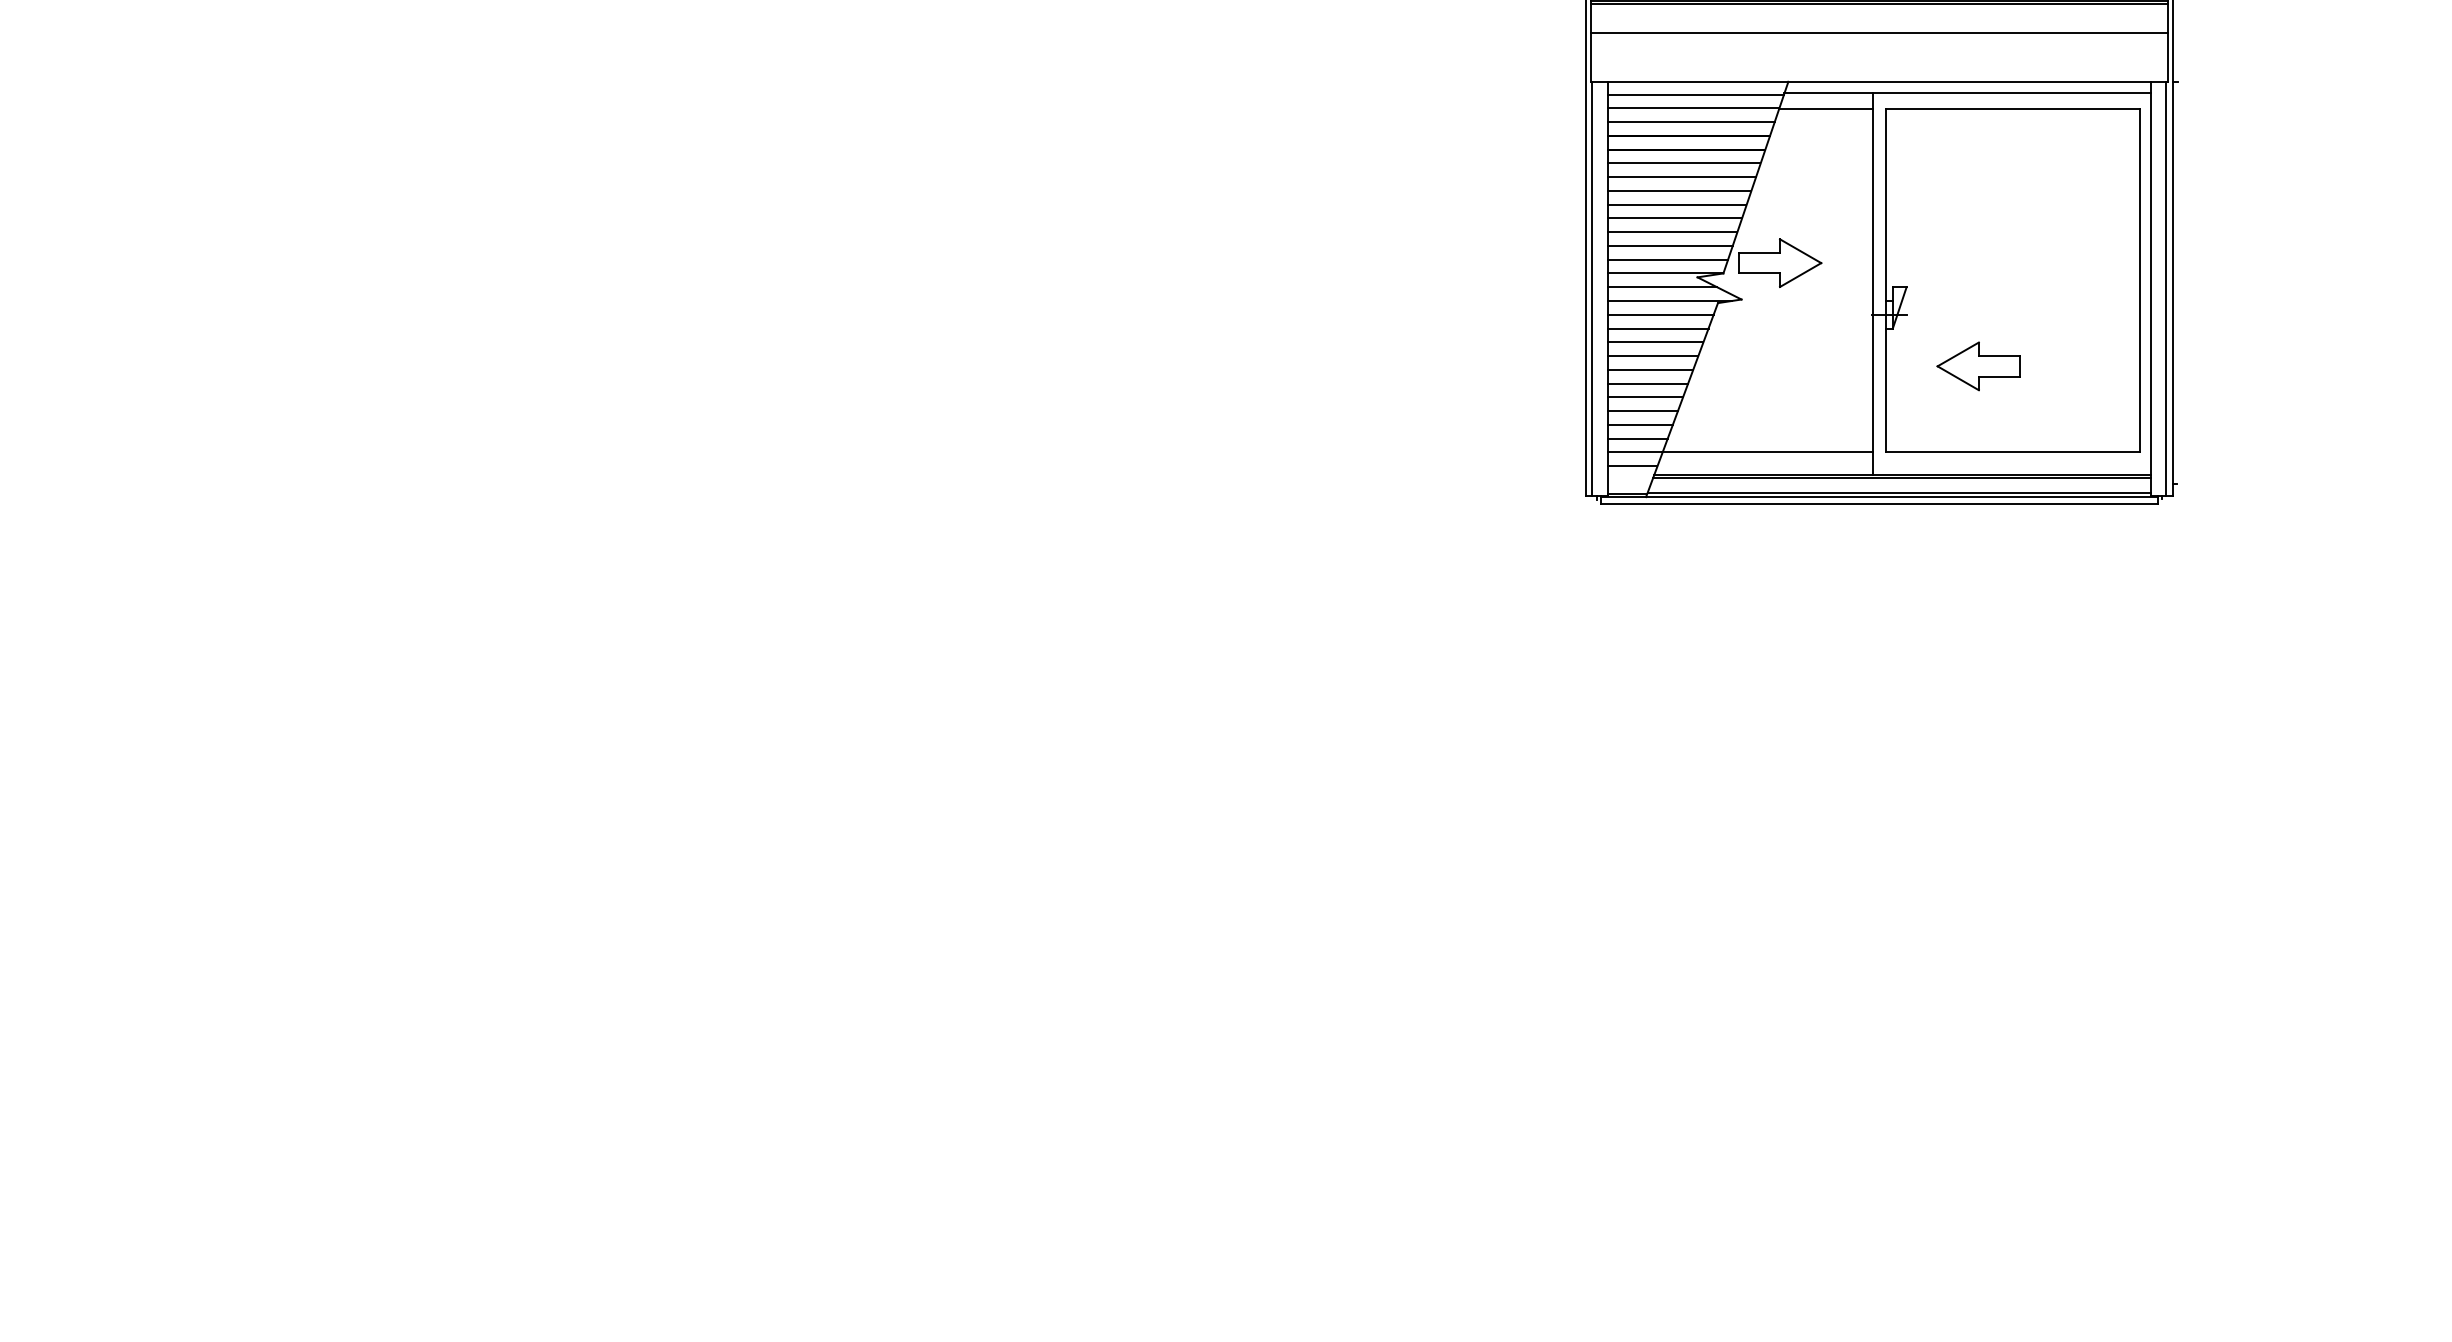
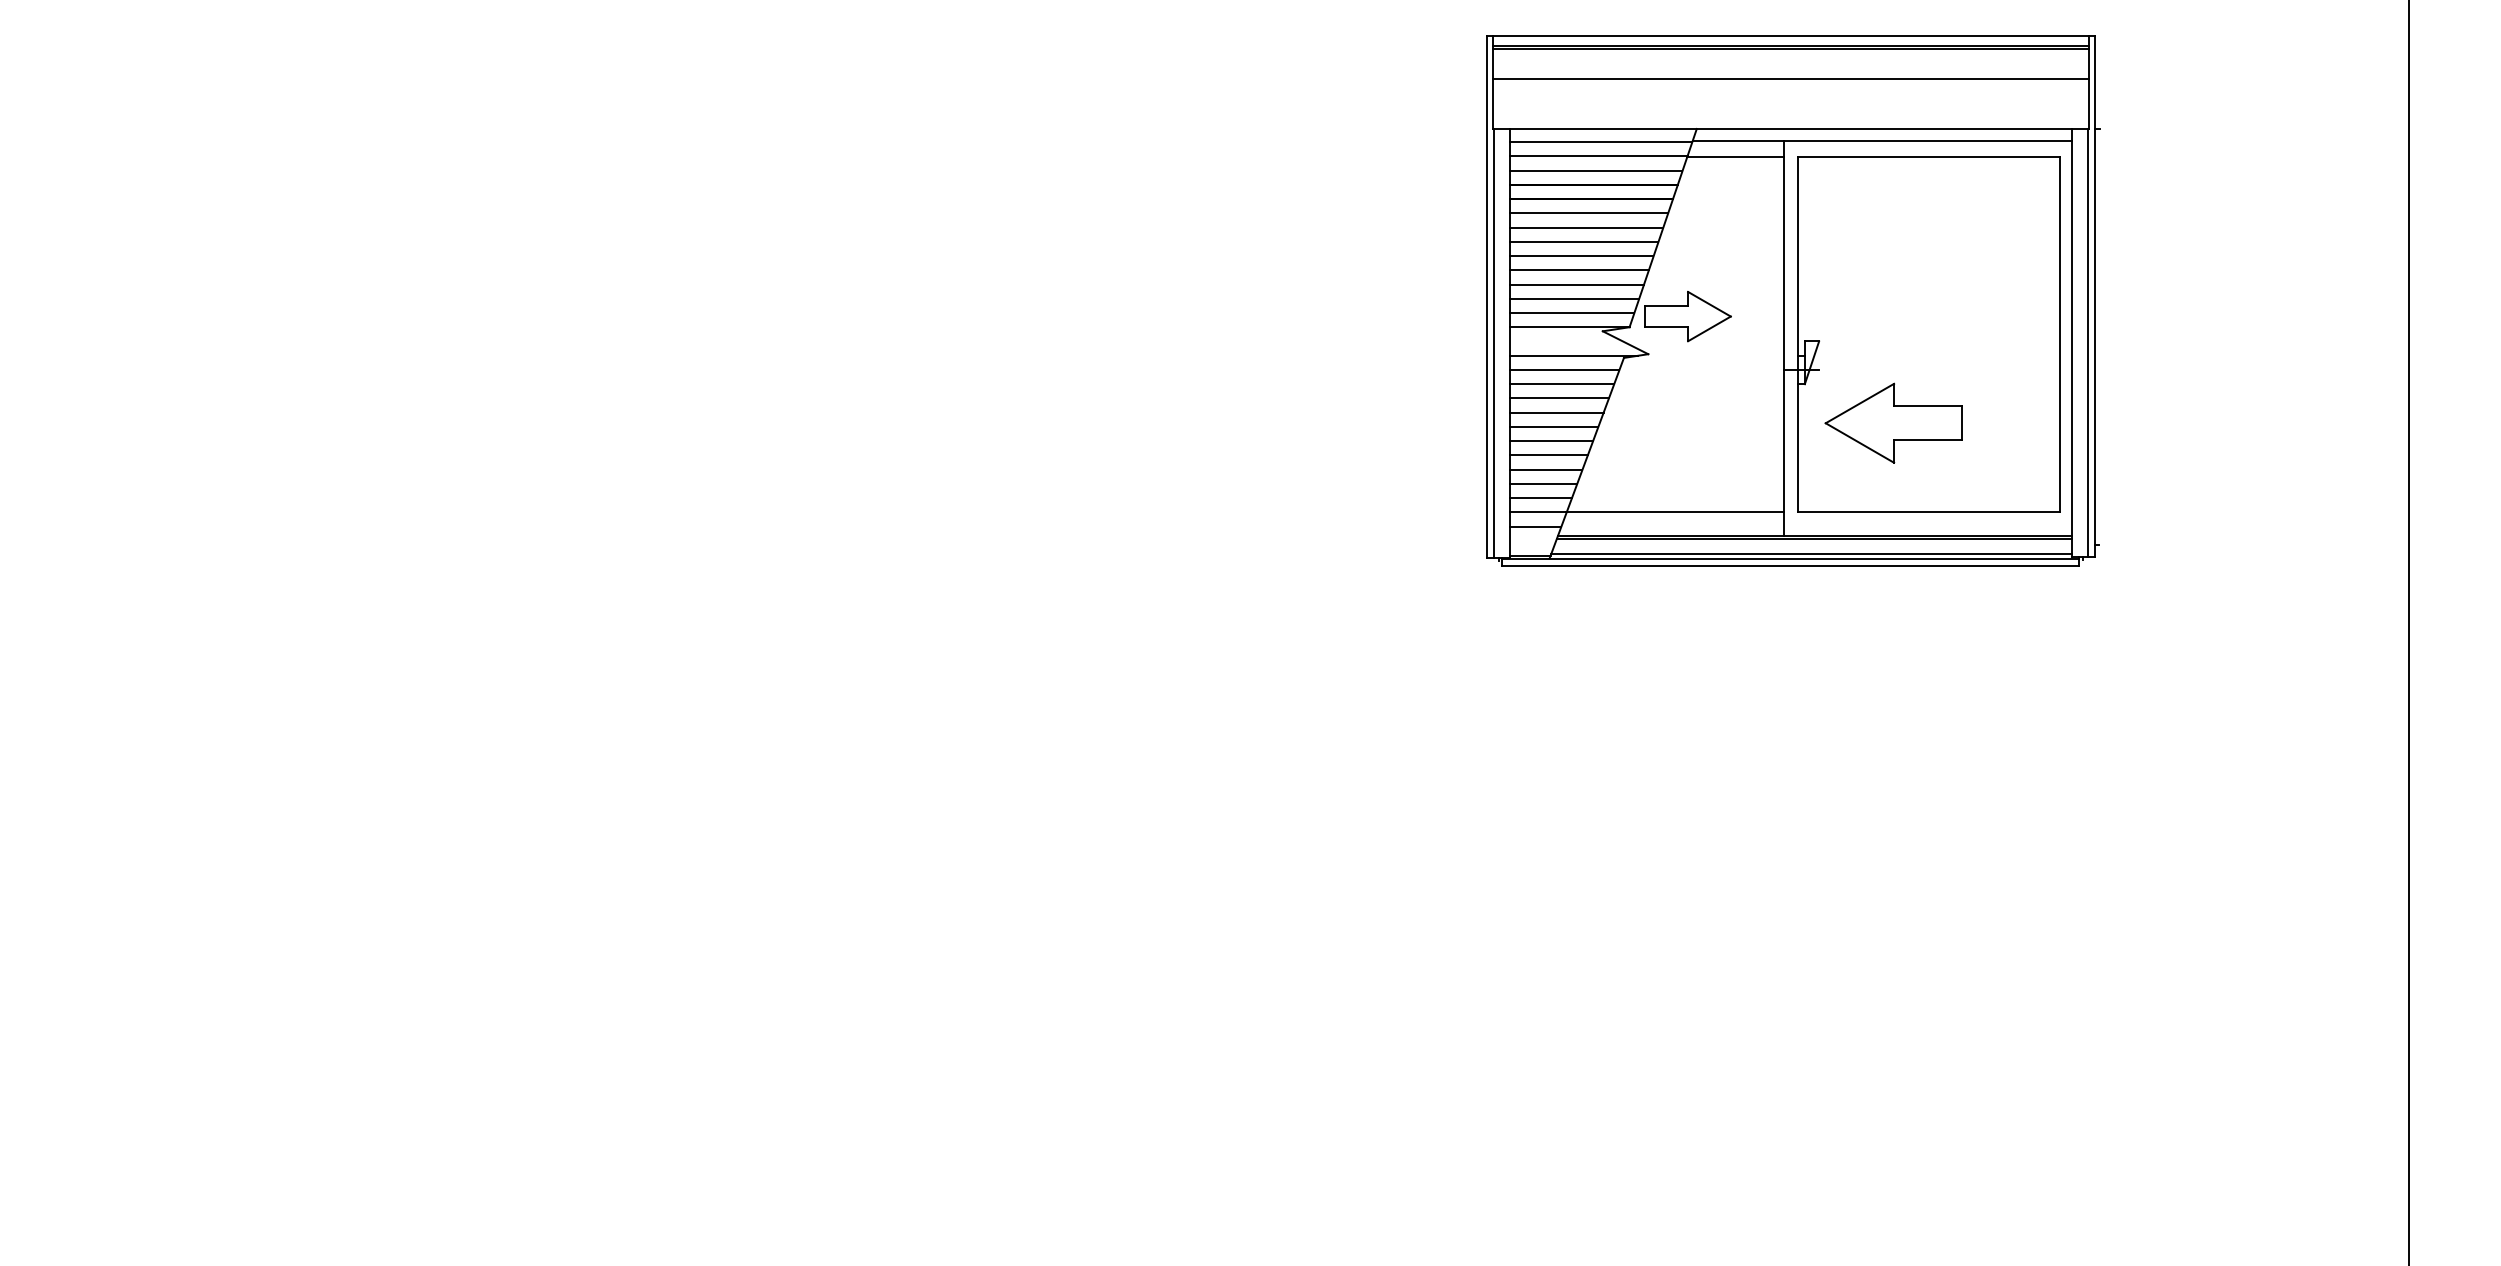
line: (1662, 287) -> (1566, 341), removed
part: (1978, 366) -> (1893, 423), size x1.6

